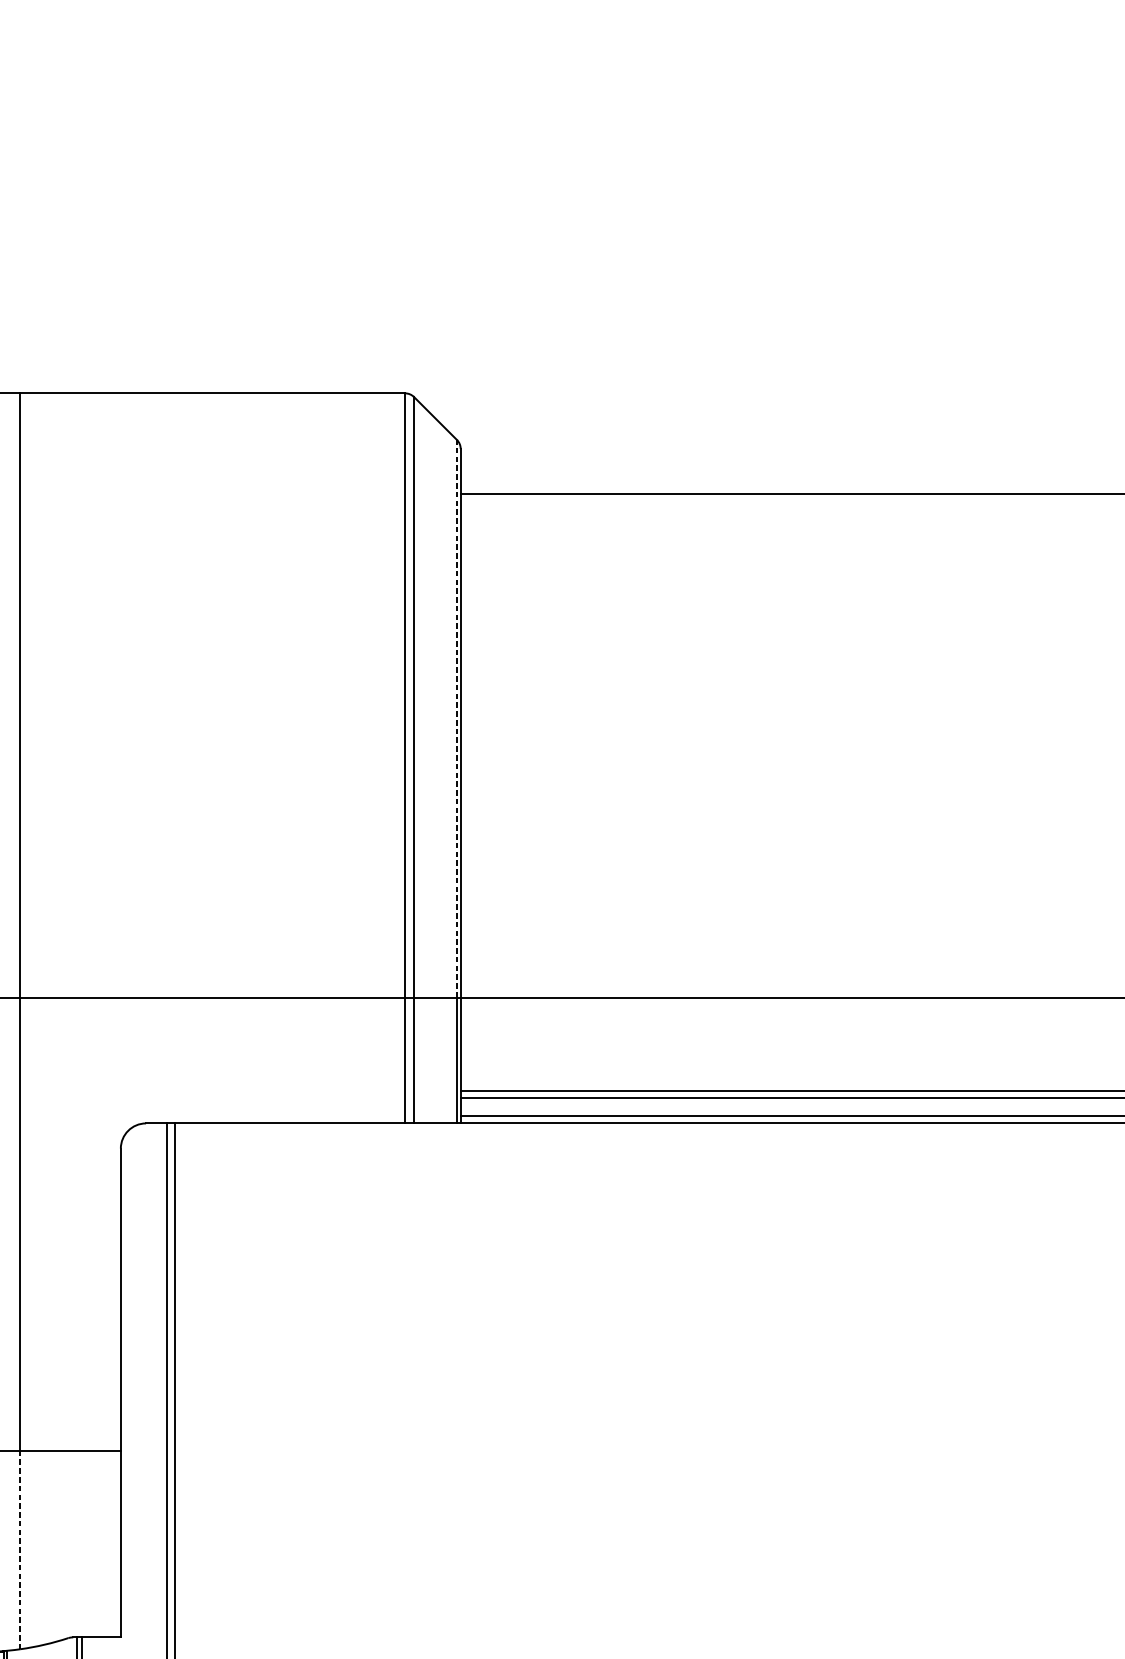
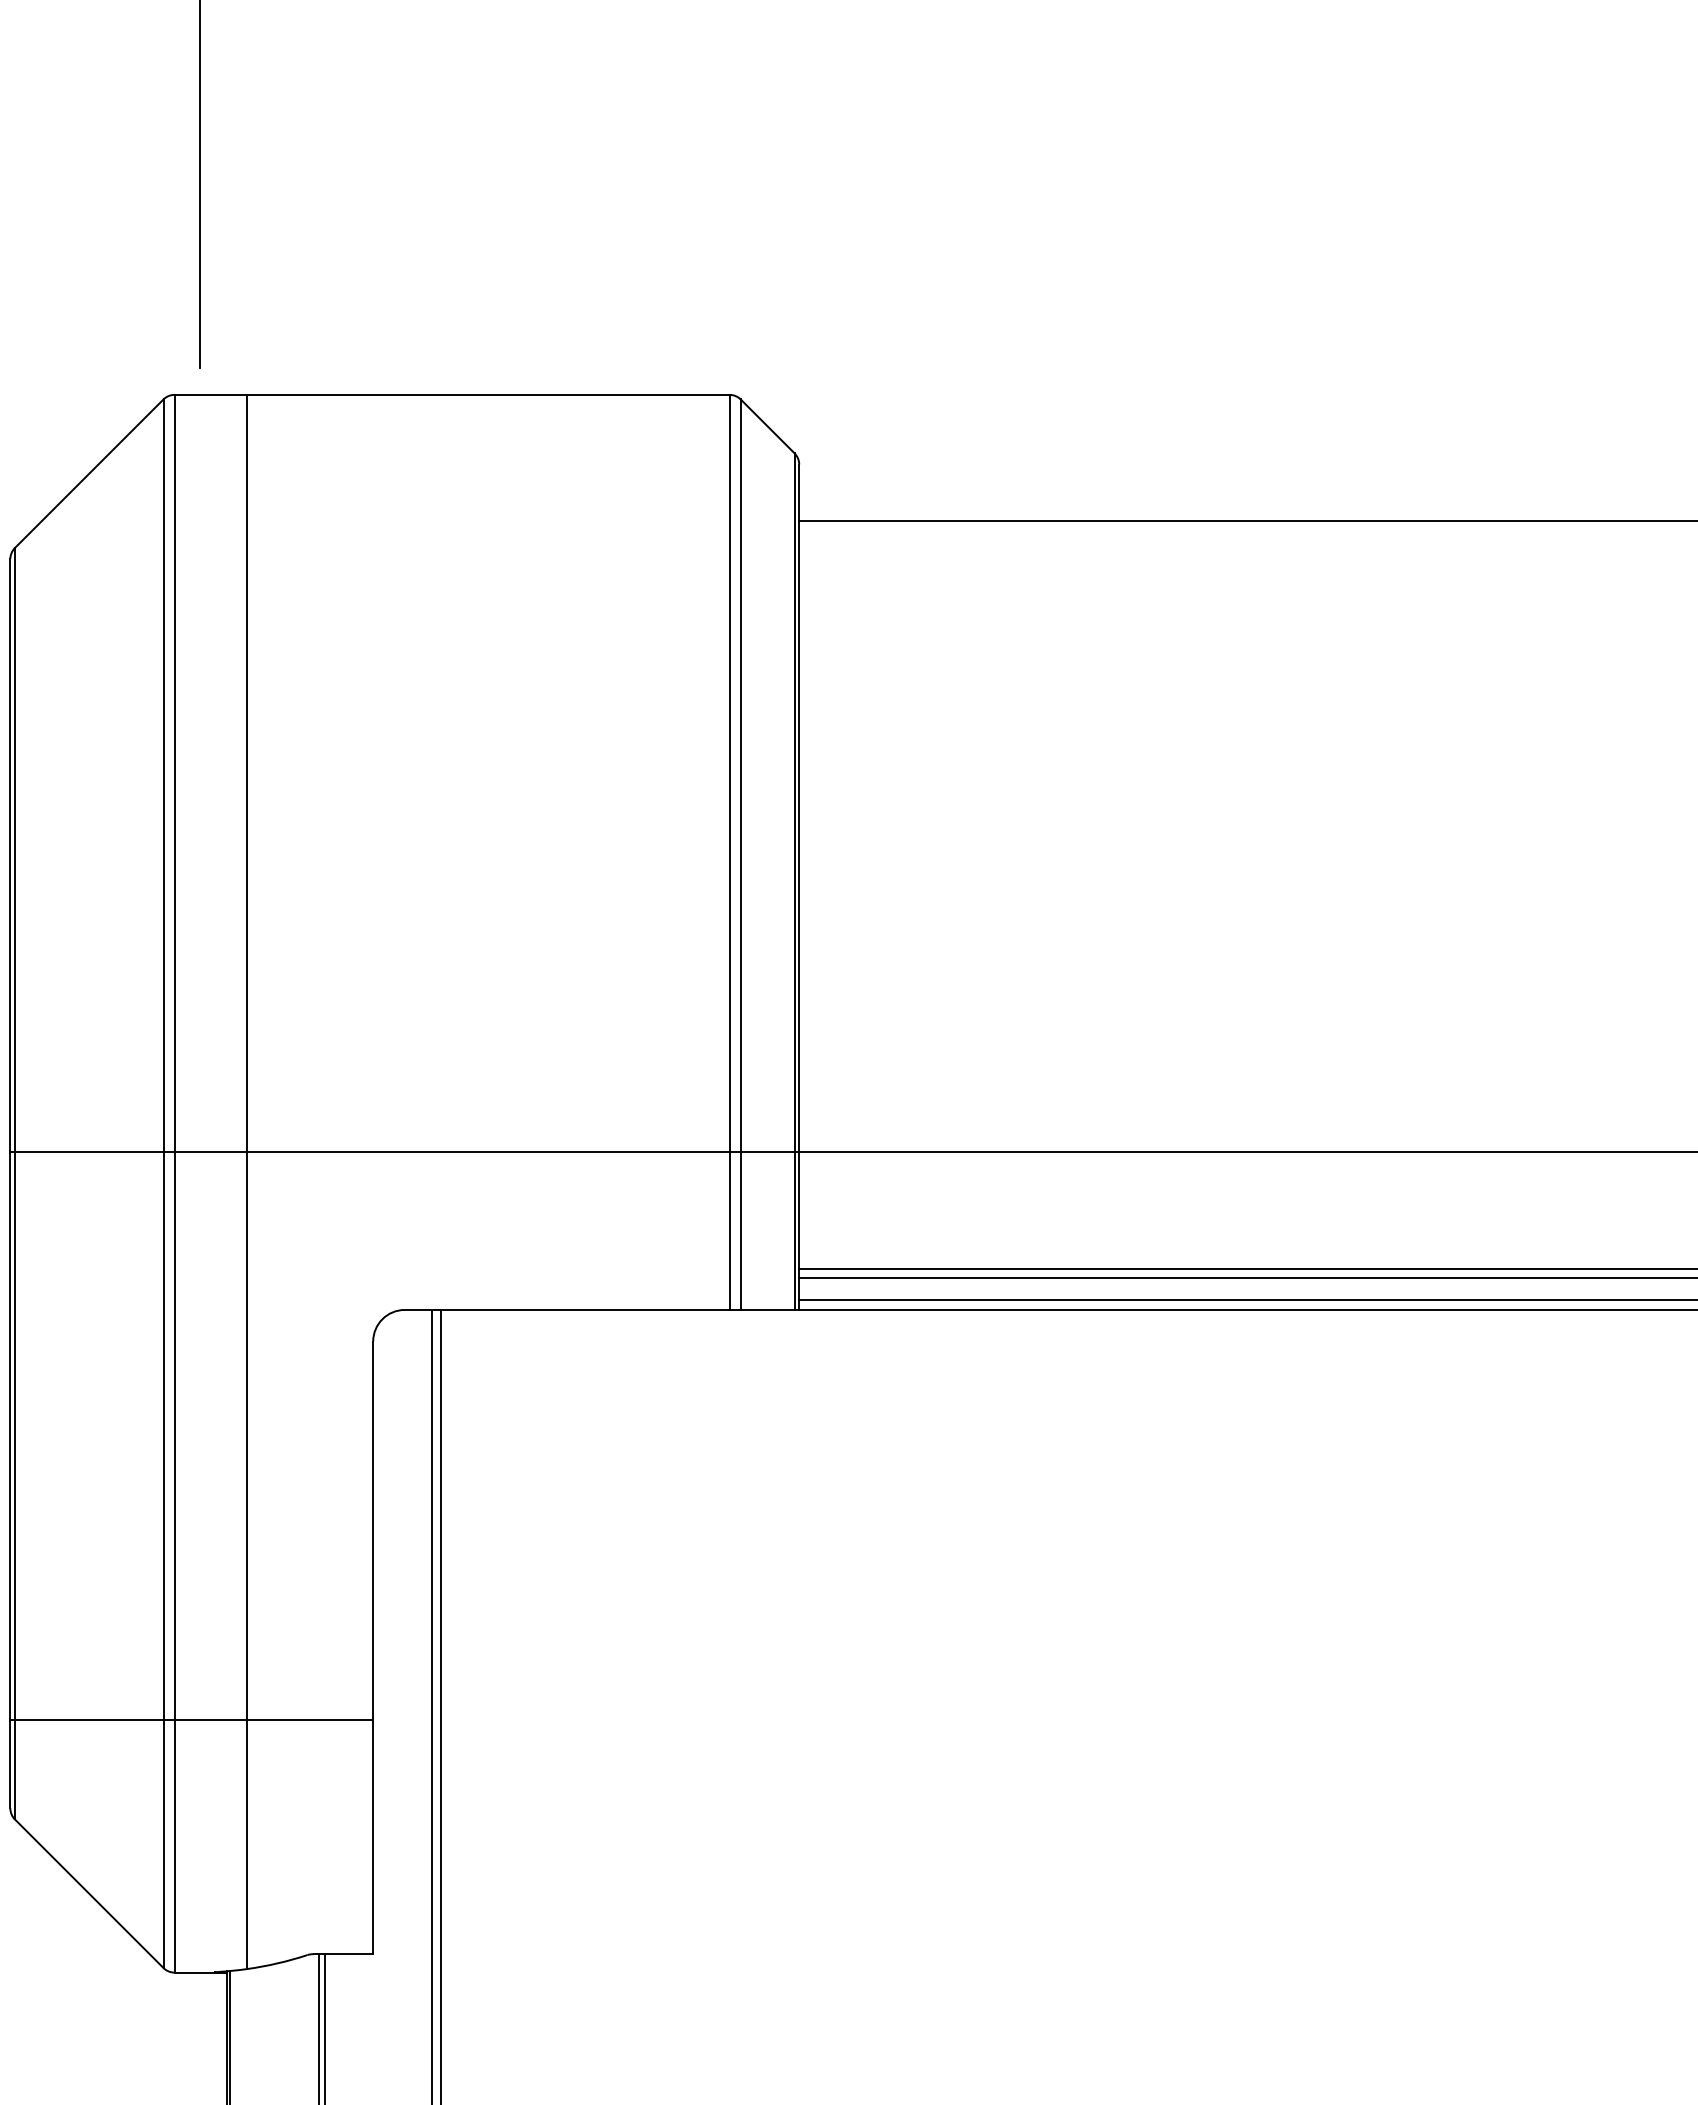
line: (456, 718) -> (794, 802), dashed -> solid
line: (20, 1550) -> (247, 1845), dashed -> solid

